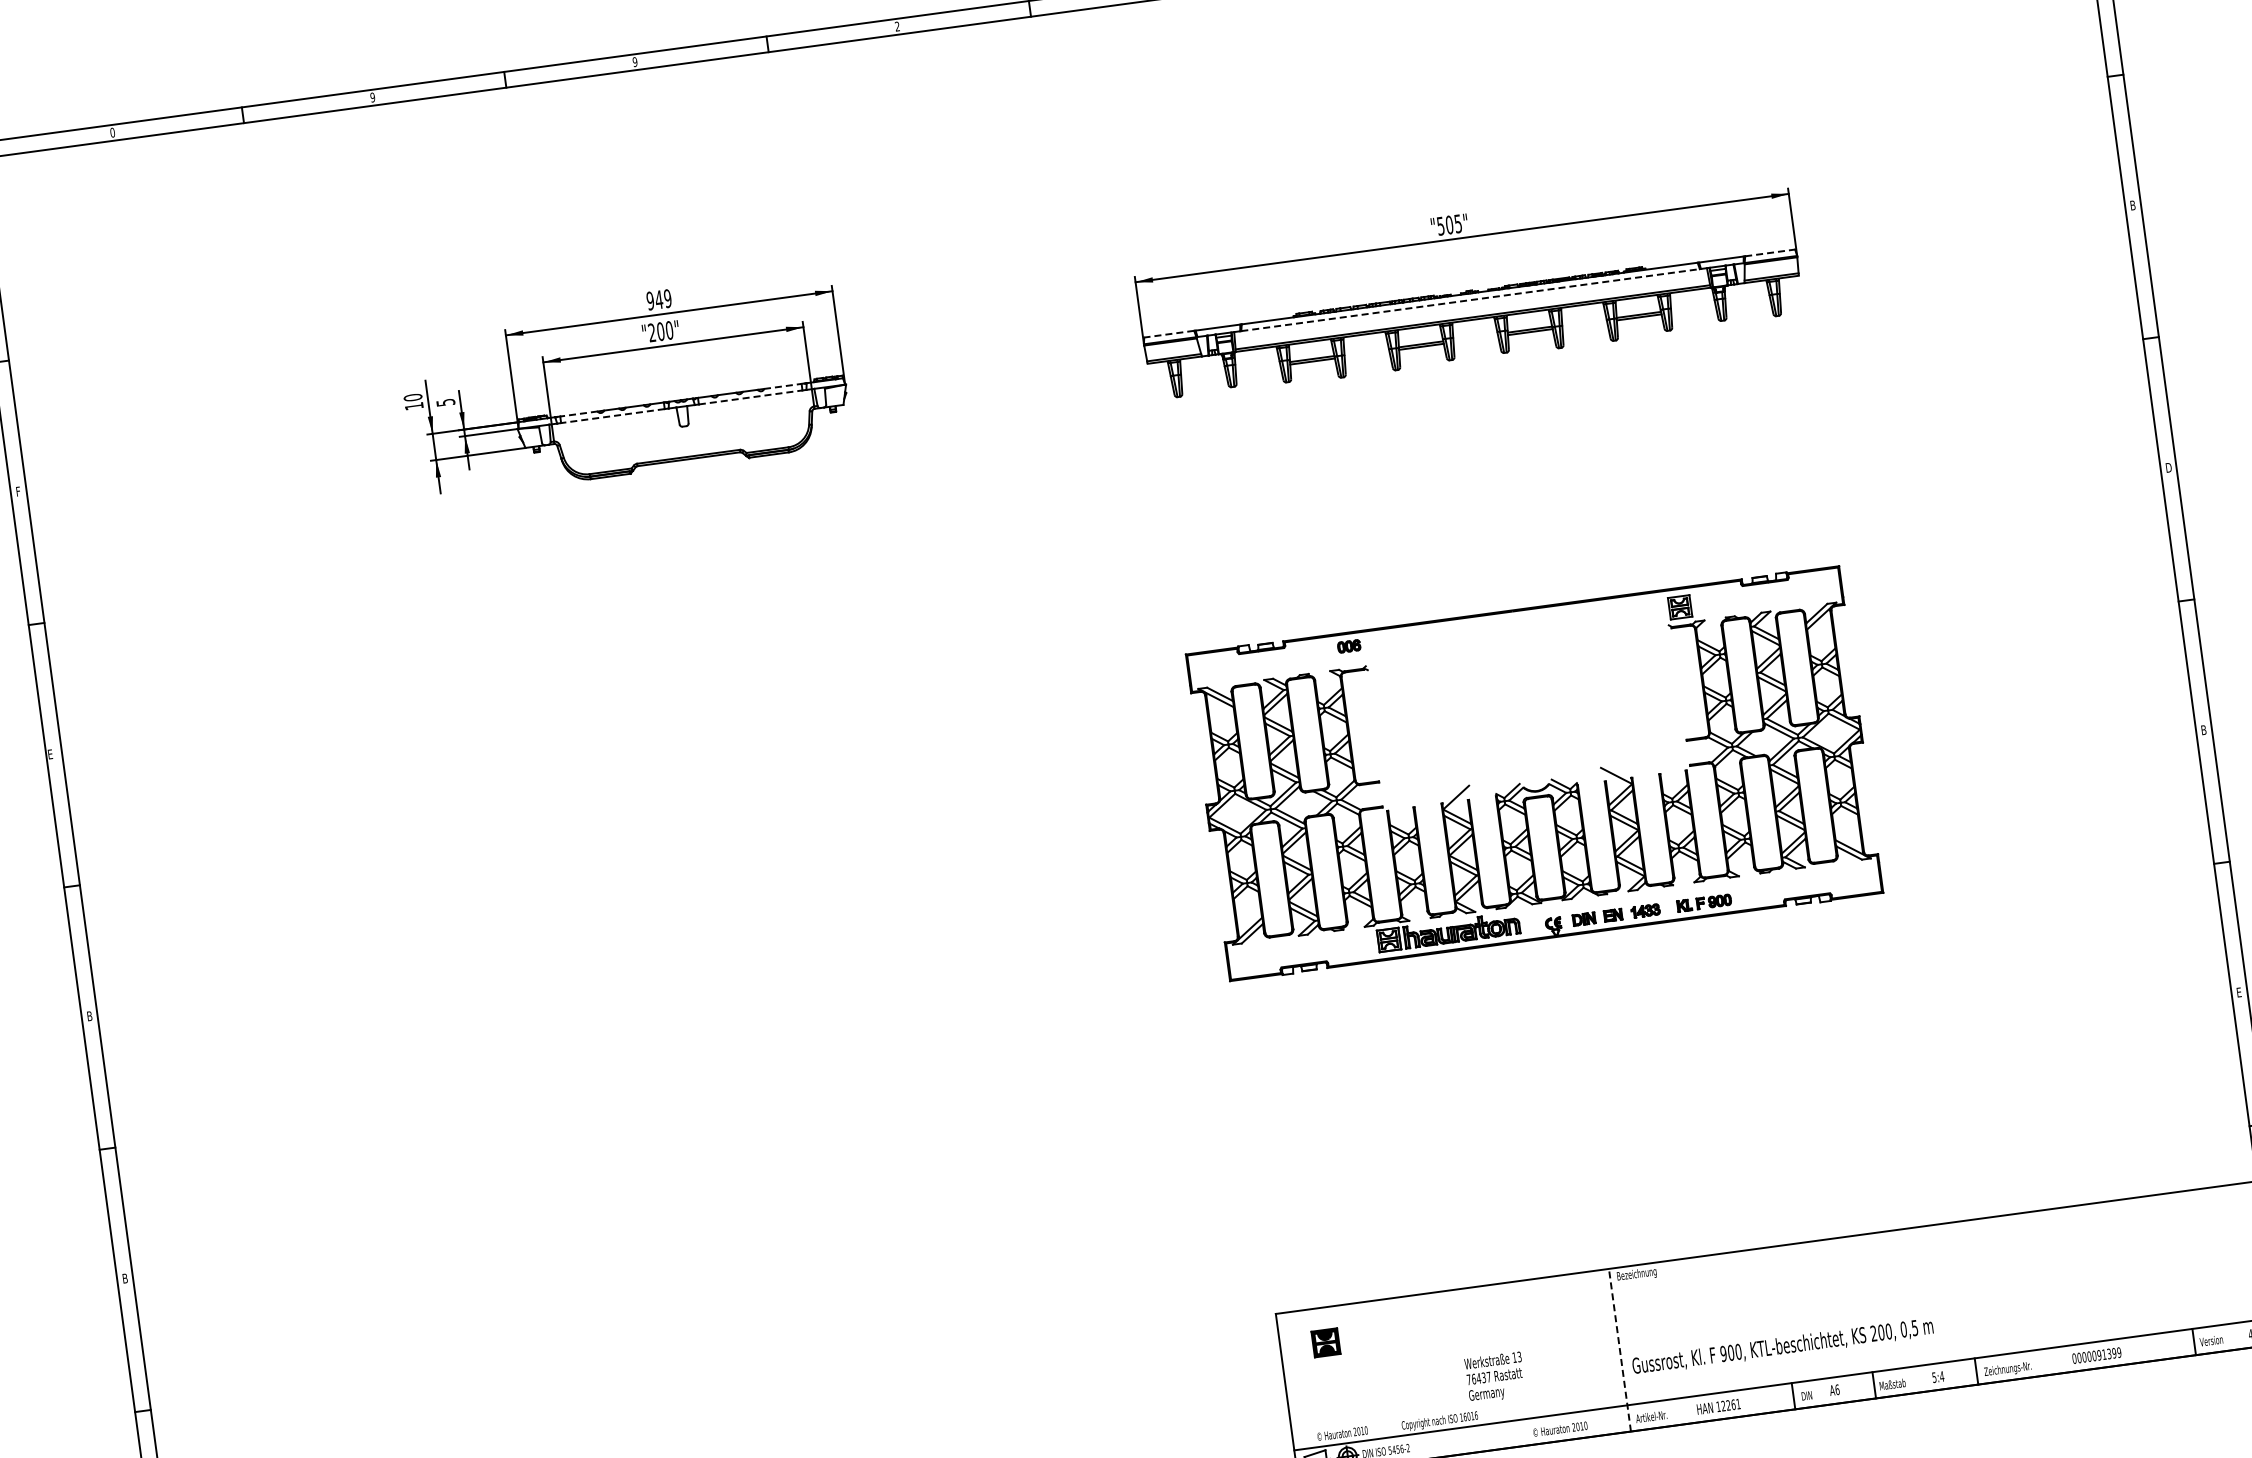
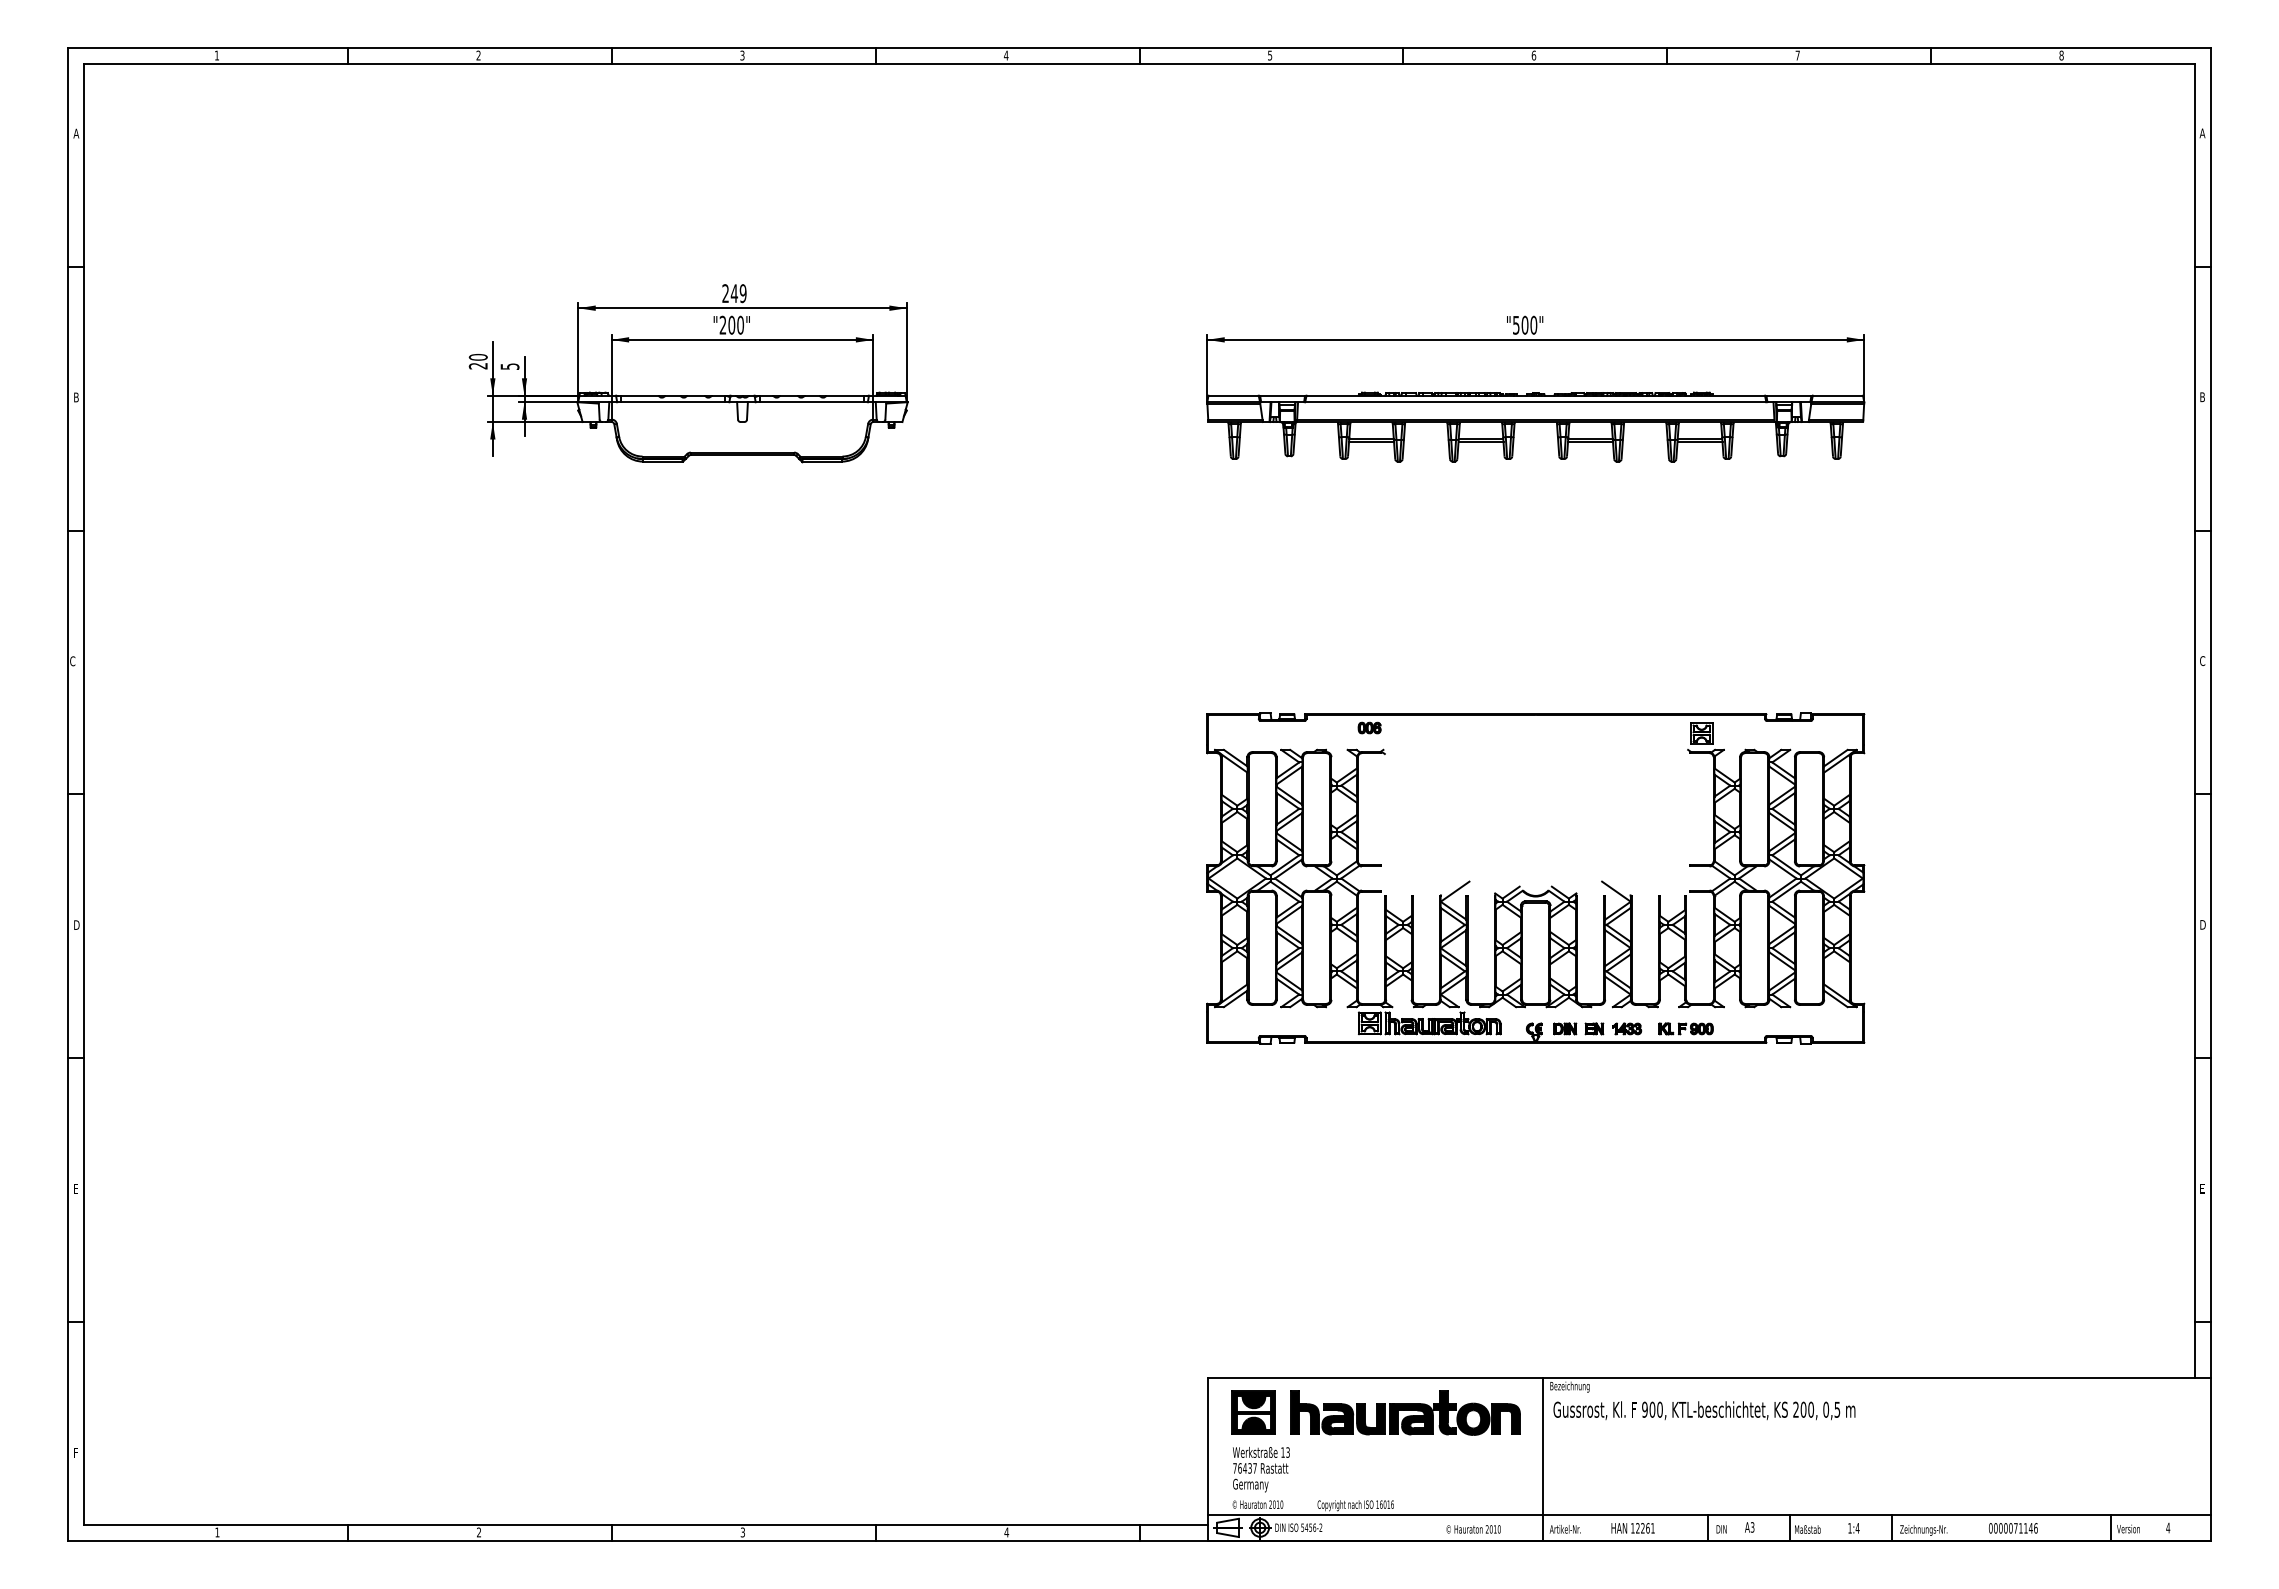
text: (896, 26) -> (1005, 55), 2 -> 4
text: (635, 61) -> (742, 55), 9 -> 3
text: (372, 97) -> (478, 55), 9 -> 2
text: (112, 132) -> (216, 55), 0 -> 1
text: (1457, 223) -> (1533, 324), "505" -> "500"
line: (1770, 252) -> (1838, 395), dashed -> solid
text: (650, 300) -> (725, 293), 949 -> 249
line: (1470, 300) -> (1535, 402), dashed -> solid
line: (1169, 334) -> (1233, 395), dashed -> solid
line: (782, 386) -> (844, 395), dashed -> solid
line: (751, 397) -> (812, 402), dashed -> solid
text: (413, 406) -> (477, 366), 10 -> 20
line: (579, 413) -> (640, 395), dashed -> solid
line: (612, 416) -> (672, 402), dashed -> solid
text: (2168, 468) -> (2202, 661), D -> C
text: (18, 491) -> (76, 397), F -> B
text: (2204, 729) -> (2203, 924), B -> D
text: (50, 754) -> (72, 661), E -> C
text: (90, 1015) -> (77, 924), B -> D
text: (125, 1278) -> (76, 1188), B -> E
part: (1476, 1322) -> (1405, 1412), added
part: (1325, 1342) -> (1253, 1412), size x1.67
text: (1782, 1346) -> (1704, 1410), moved
line: (1620, 1350) -> (1543, 1459), dashed -> solid
text: (2108, 1354) -> (2025, 1528), 0000091399 -> 0000071146
text: (1495, 1377) -> (1261, 1469), moved
text: (1933, 1377) -> (1849, 1528), 5:4 -> 1:4
text: (1837, 1389) -> (1752, 1527), A6 -> A3

